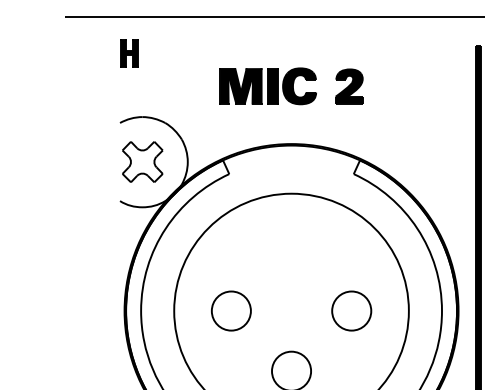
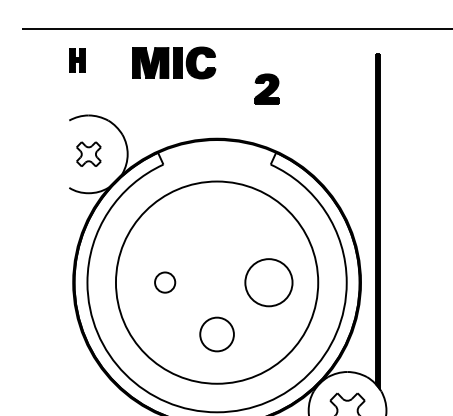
part: (268, 85) -> (174, 62), moved
part: (142, 162) -> (88, 154), size x0.7
part: (230, 310) -> (164, 282), size x0.6
part: (351, 310) -> (268, 282), size x1.4

